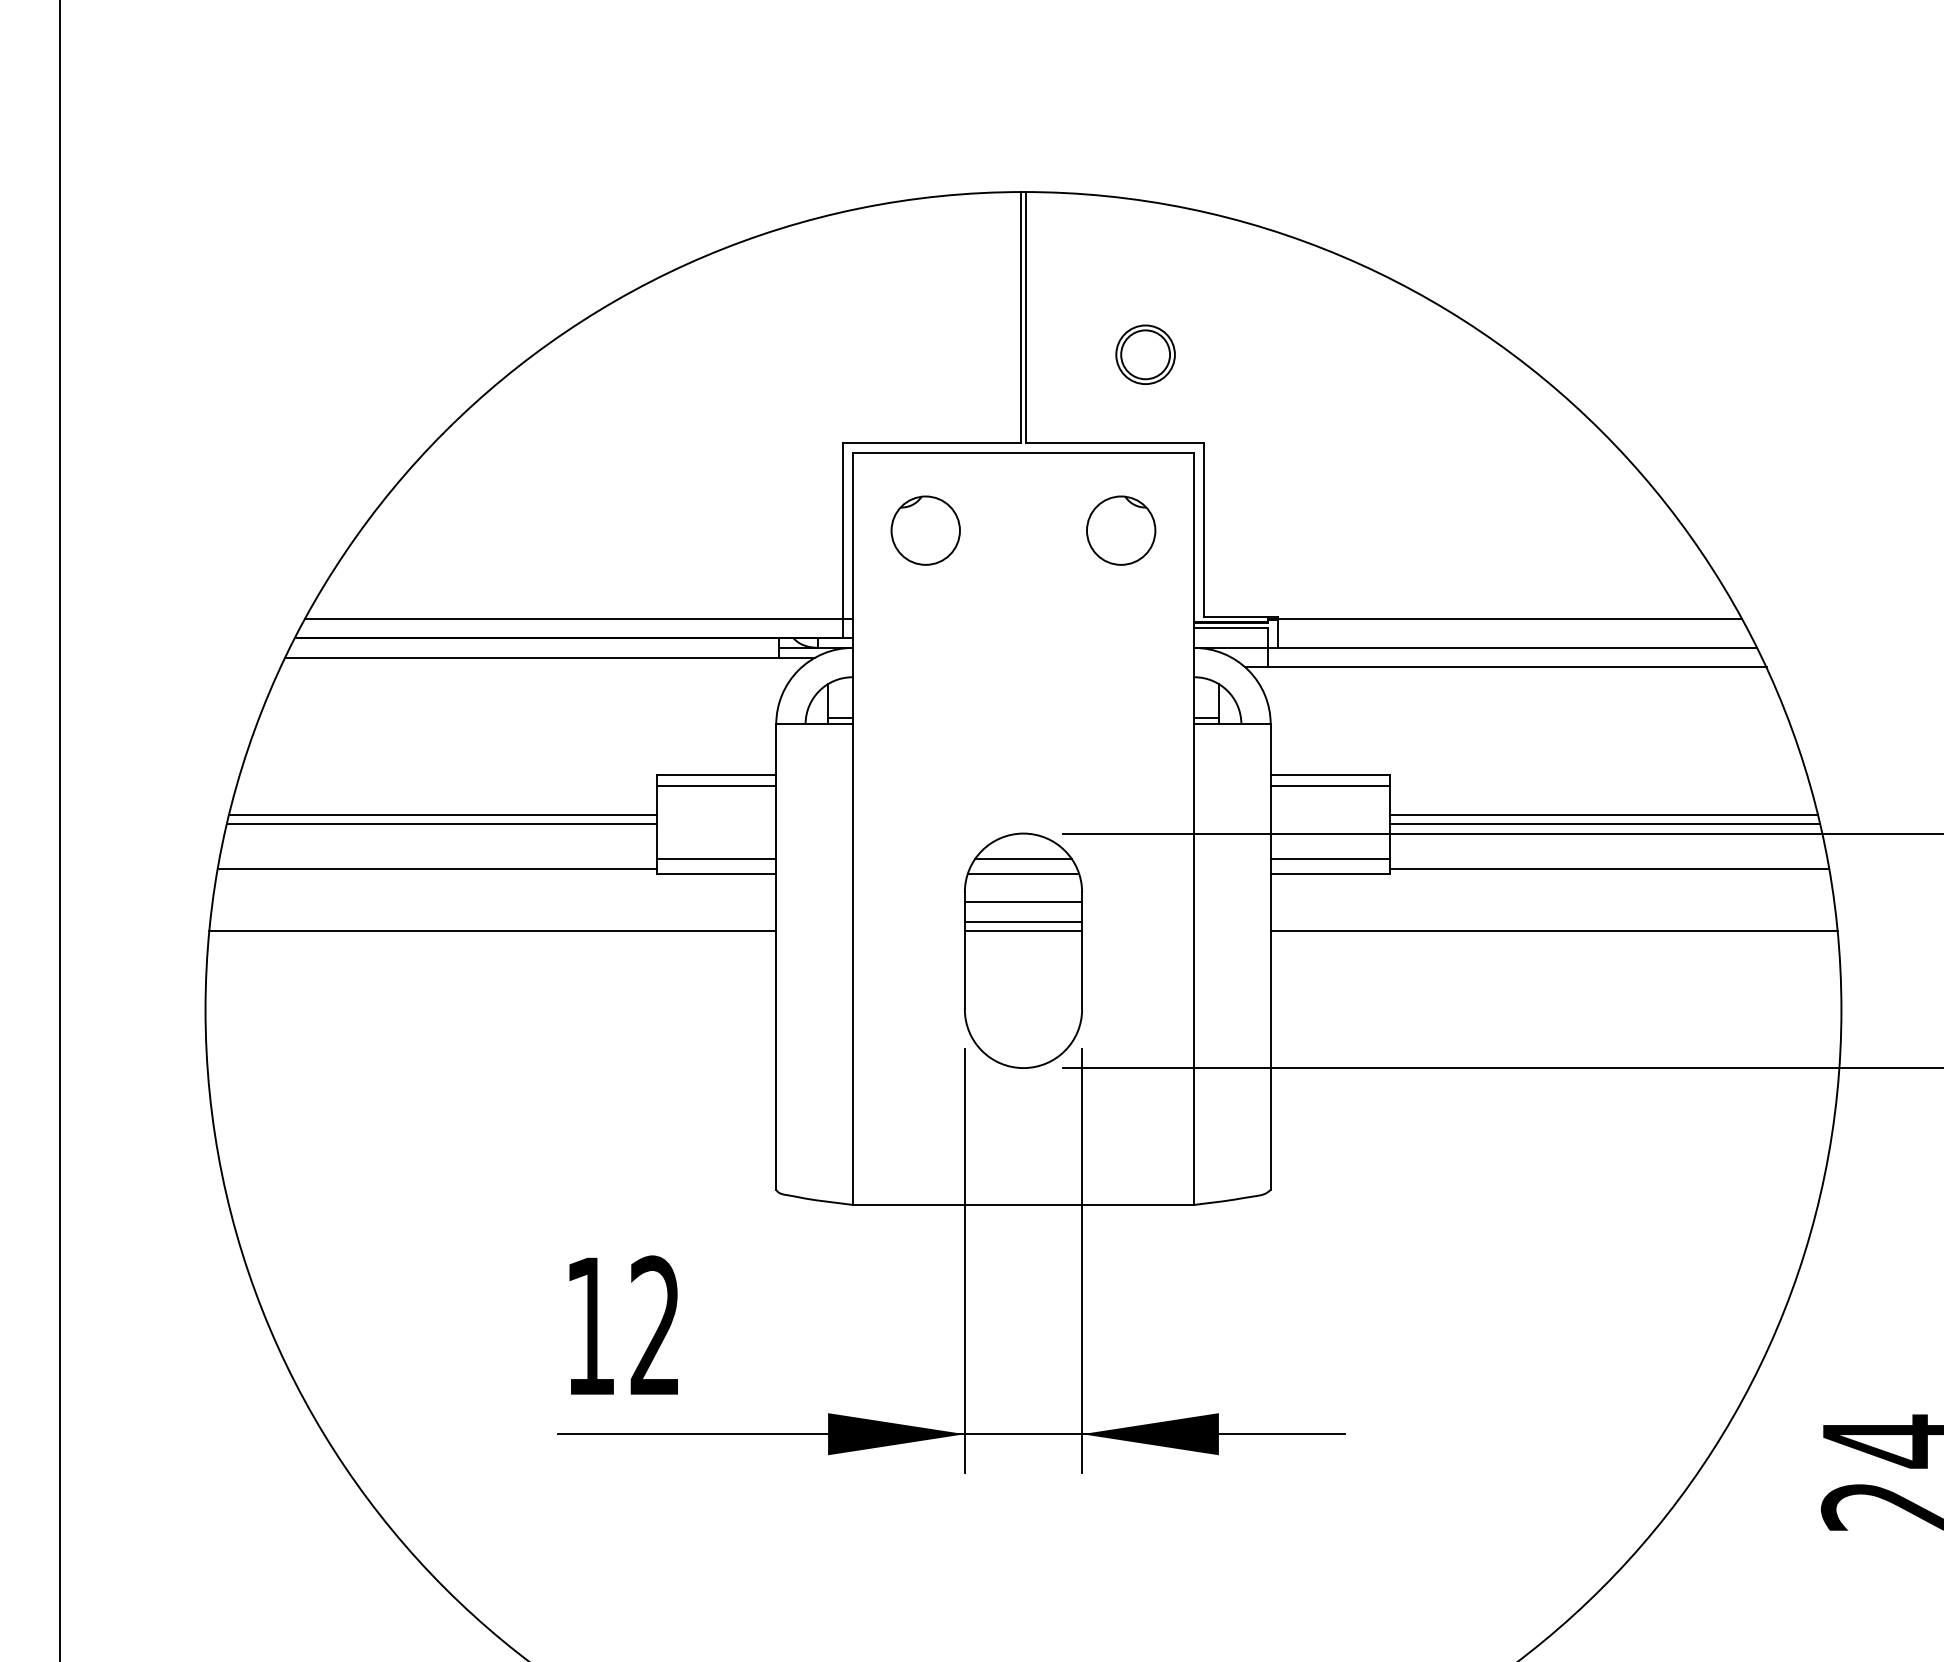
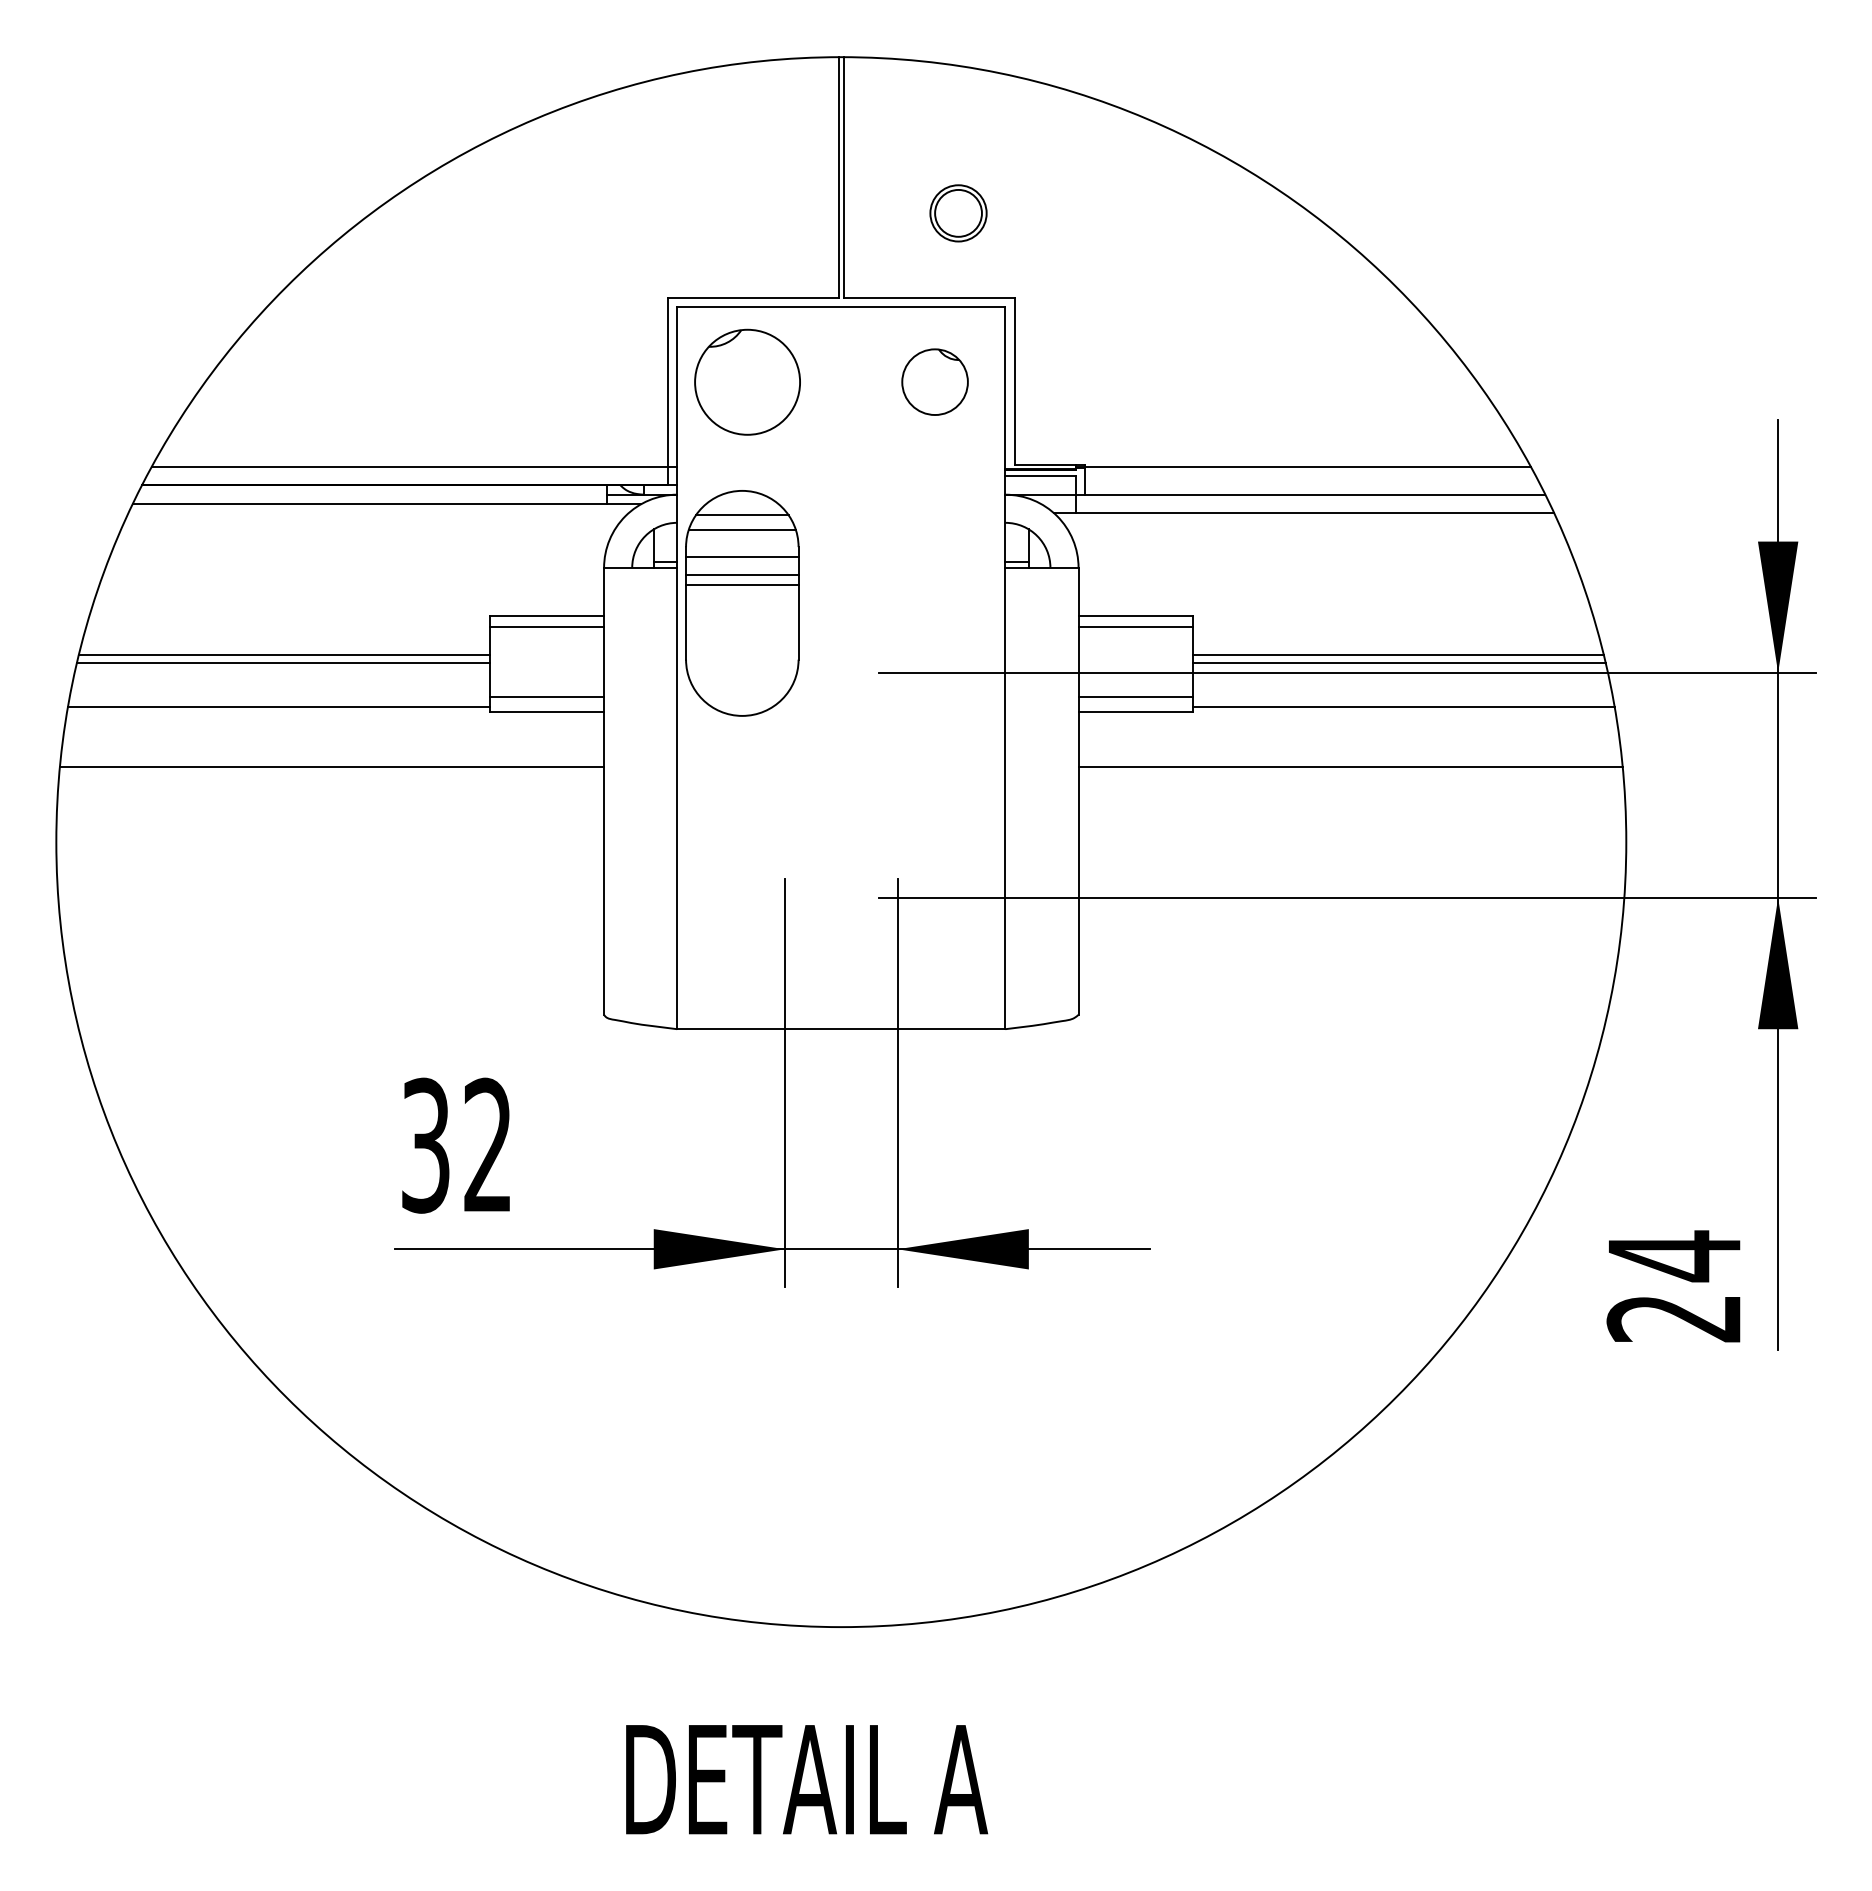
part: (925, 529) -> (747, 381), size x1.6
part: (1023, 950) -> (742, 603), moved
text: (590, 1326) -> (425, 1145), 12 -> 32

